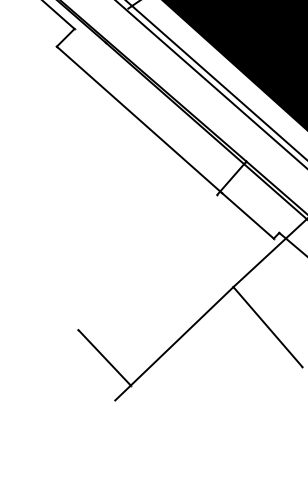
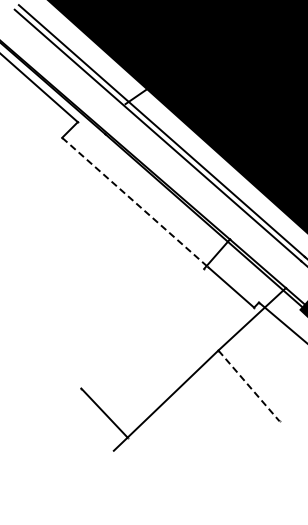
line: (139, 119) -> (135, 202), solid -> dashed
line: (267, 326) -> (248, 385), solid -> dashed

